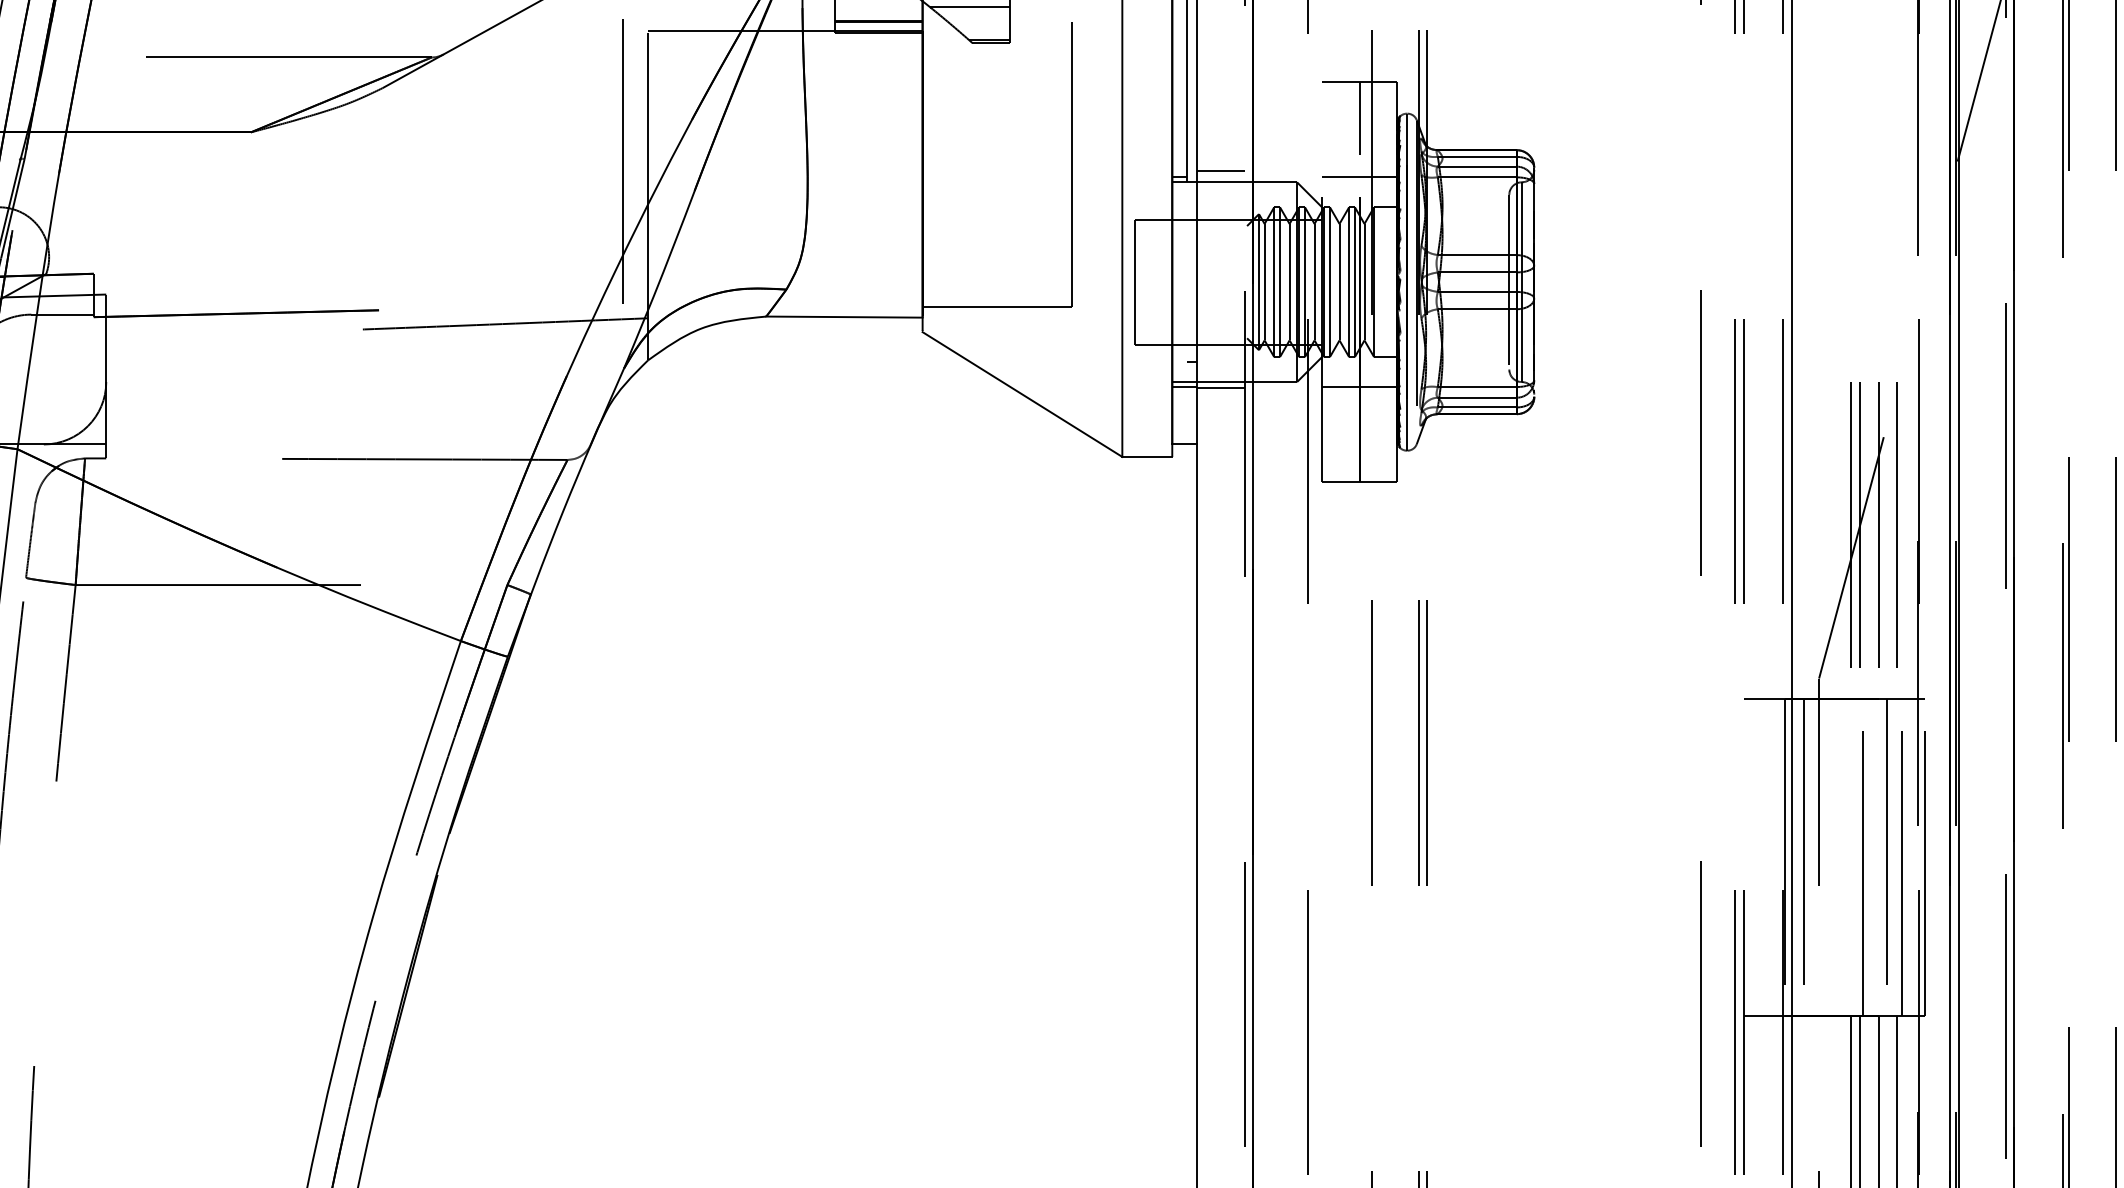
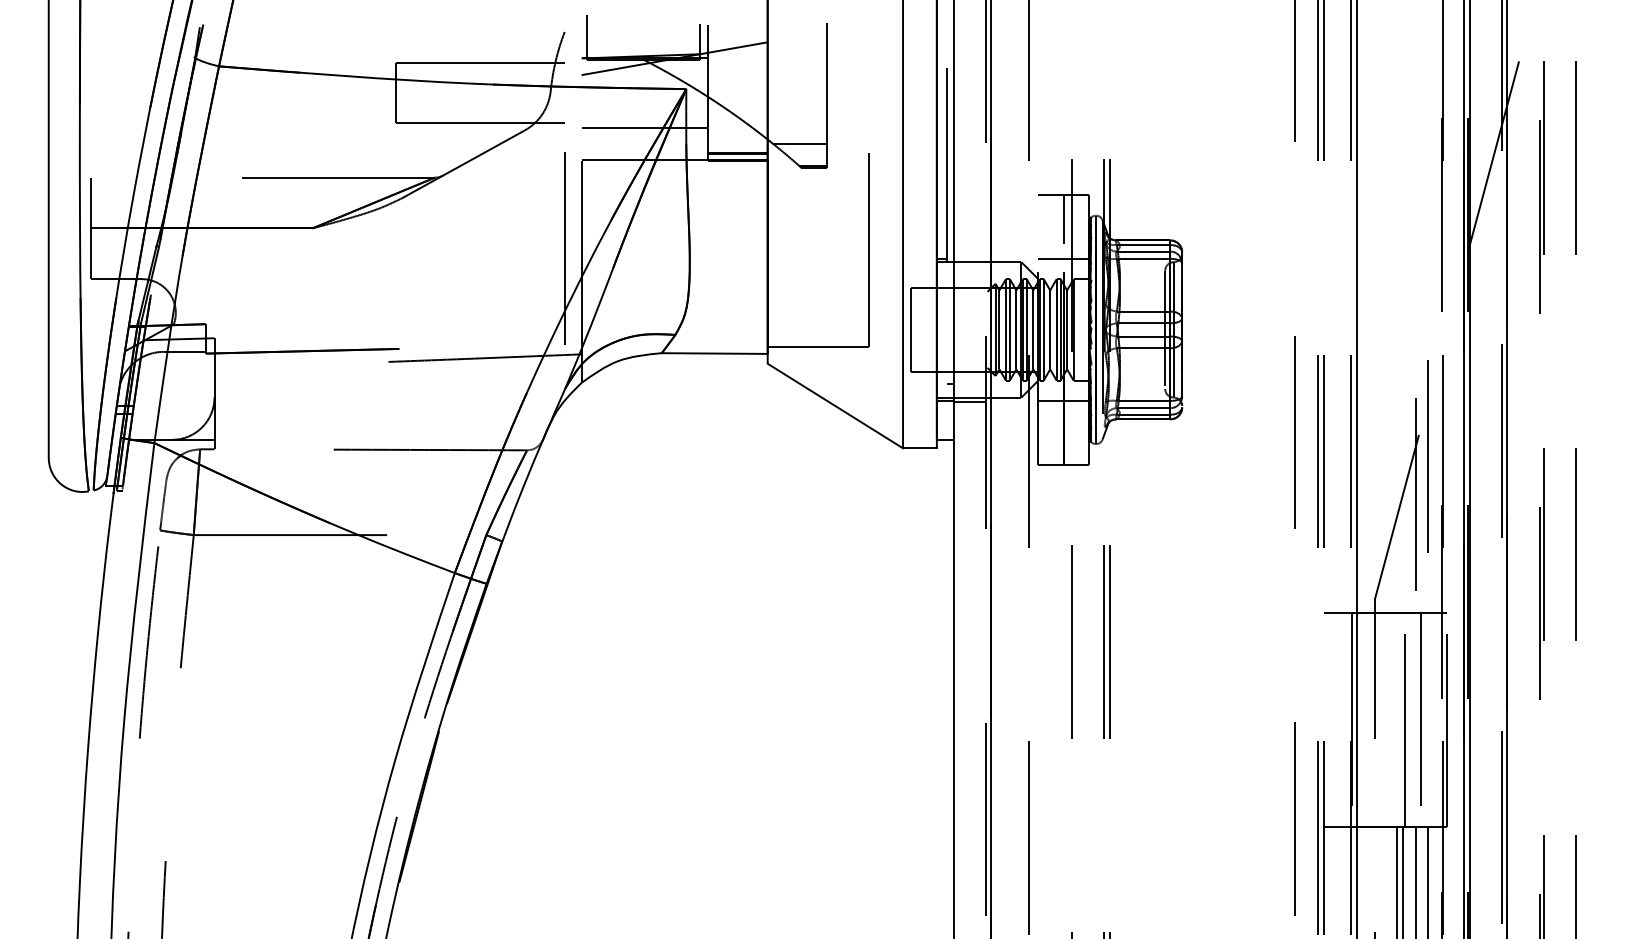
line: (1220, 170) -> (969, 254), removed
line: (1896, 525) -> (1427, 456), moved
line: (1850, 539) -> (1396, 504), removed
line: (1859, 539) -> (1402, 504), removed
line: (1803, 857) -> (1364, 719), removed
line: (1902, 857) -> (1431, 719), removed

